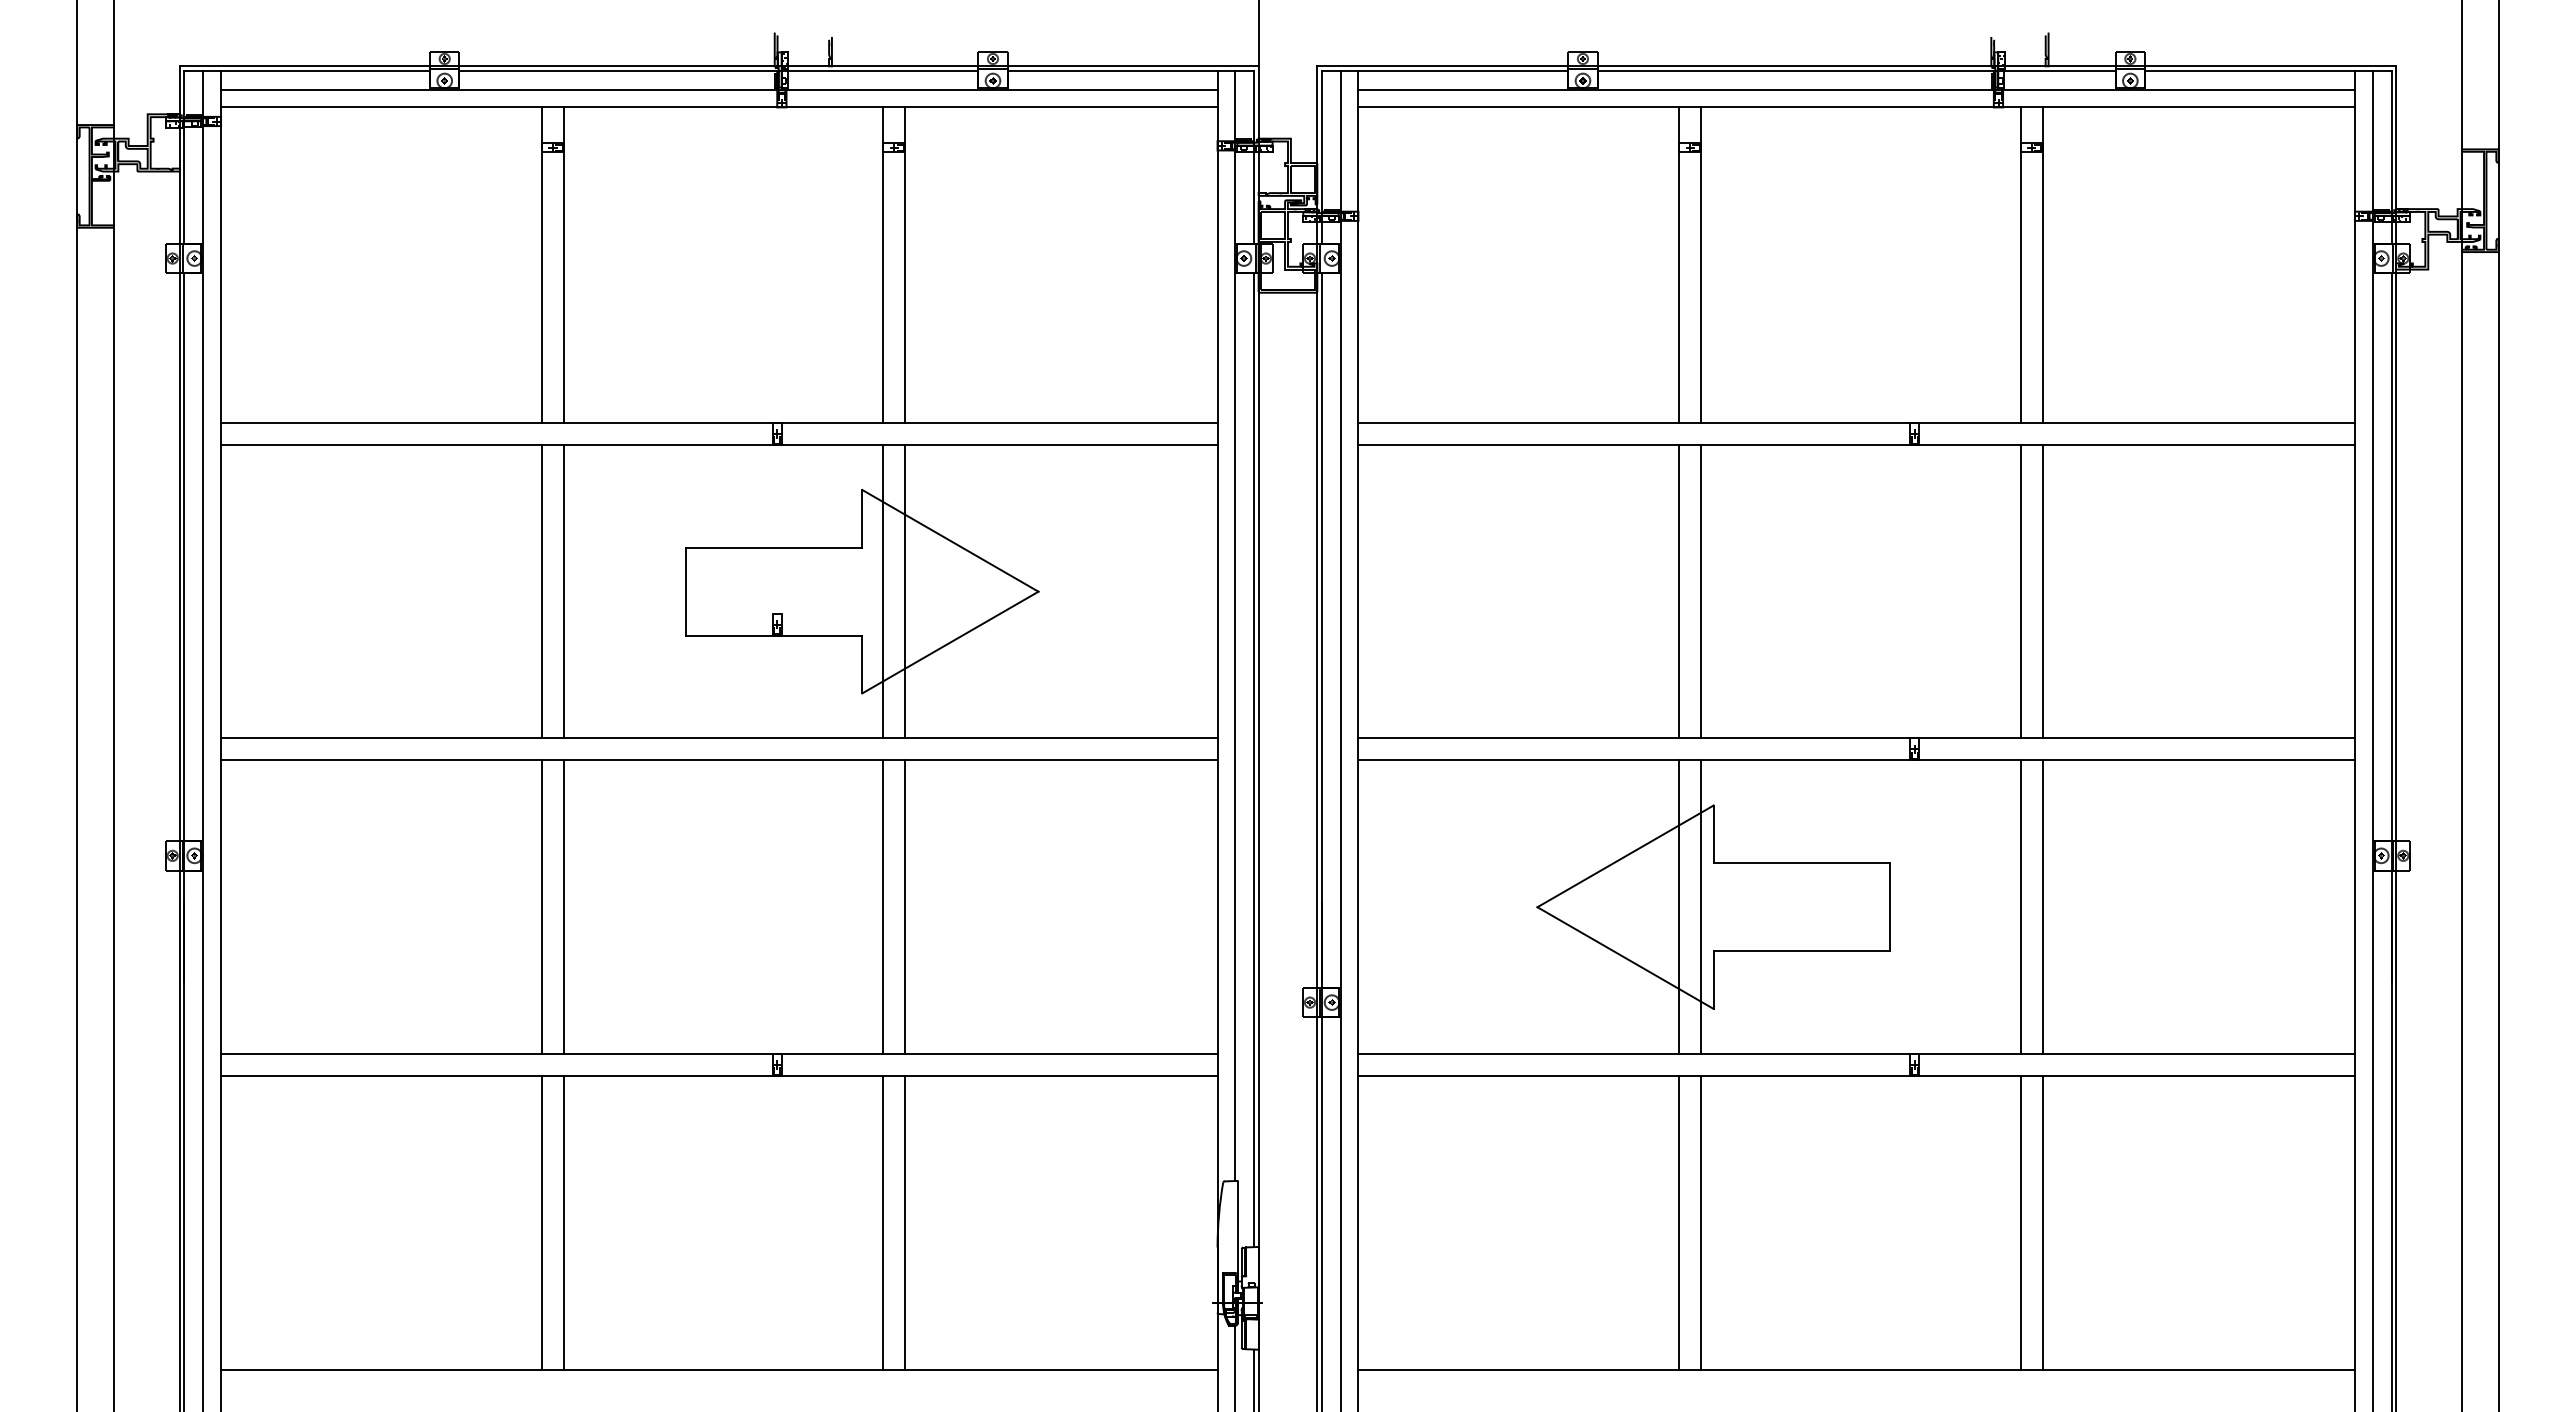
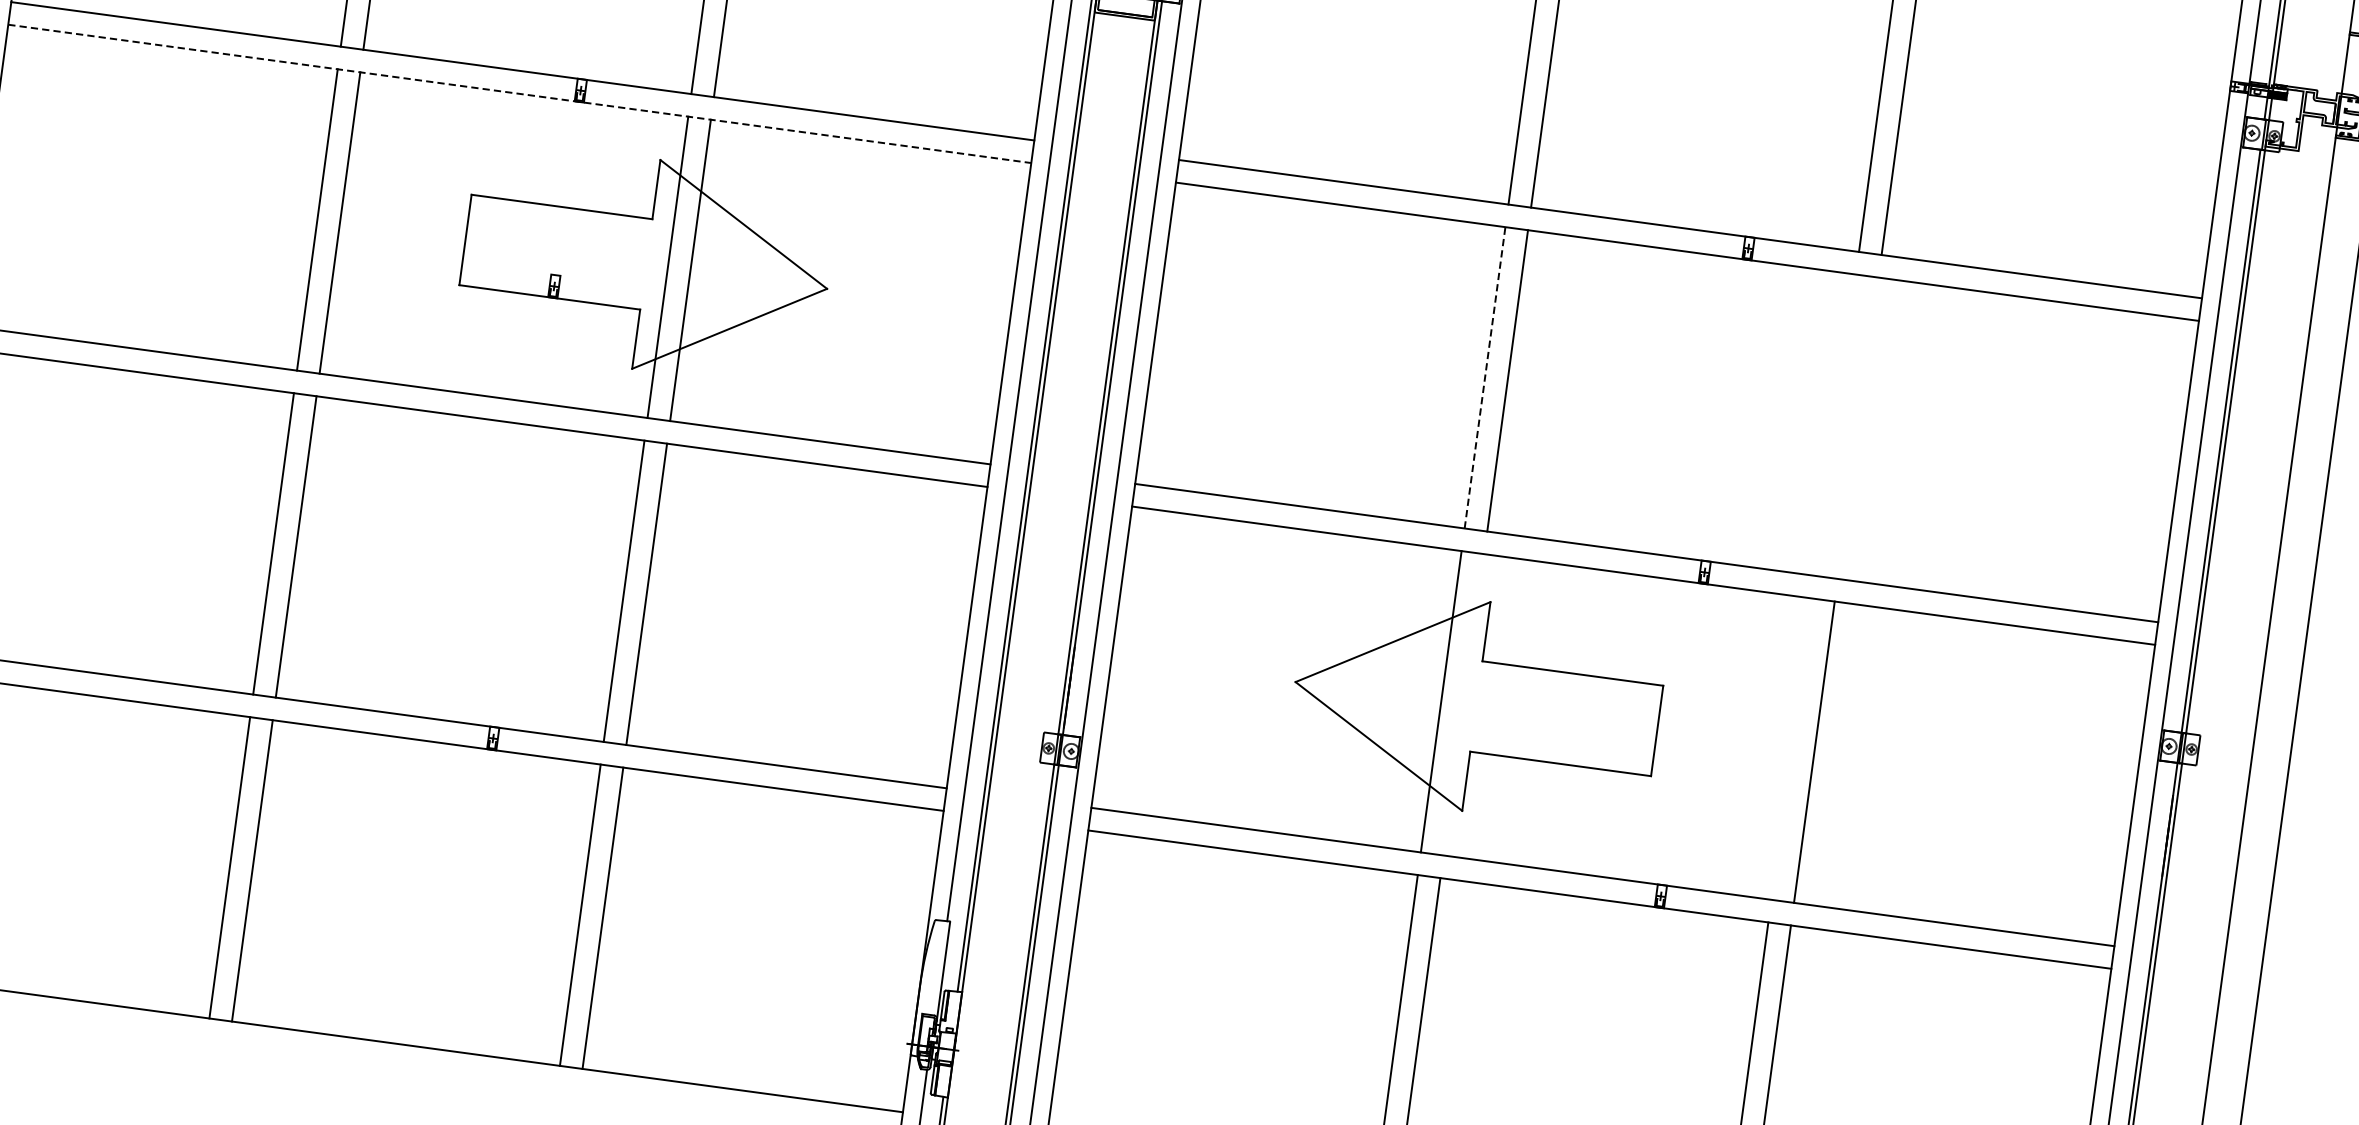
line: (719, 444) -> (520, 93), solid -> dashed
line: (1679, 591) -> (1485, 377), solid -> dashed
line: (2020, 591) -> (1835, 424), removed
line: (2042, 591) -> (1857, 428), removed
line: (1701, 906) -> (1464, 704), removed
line: (2020, 906) -> (1791, 748), removed

